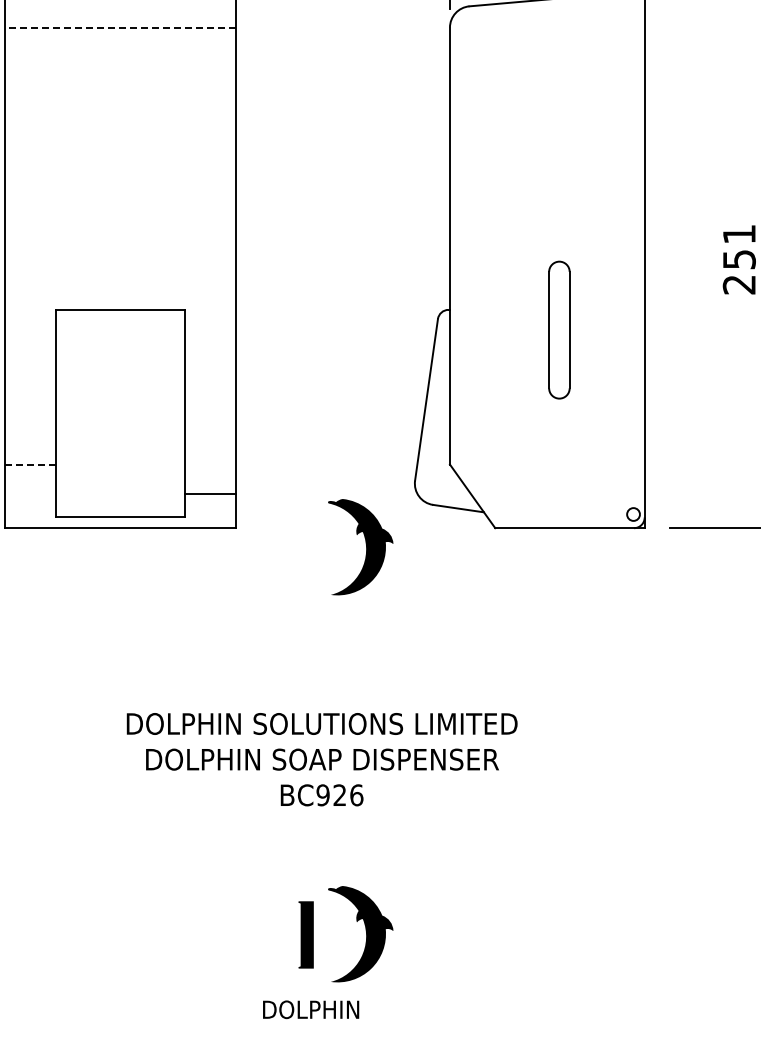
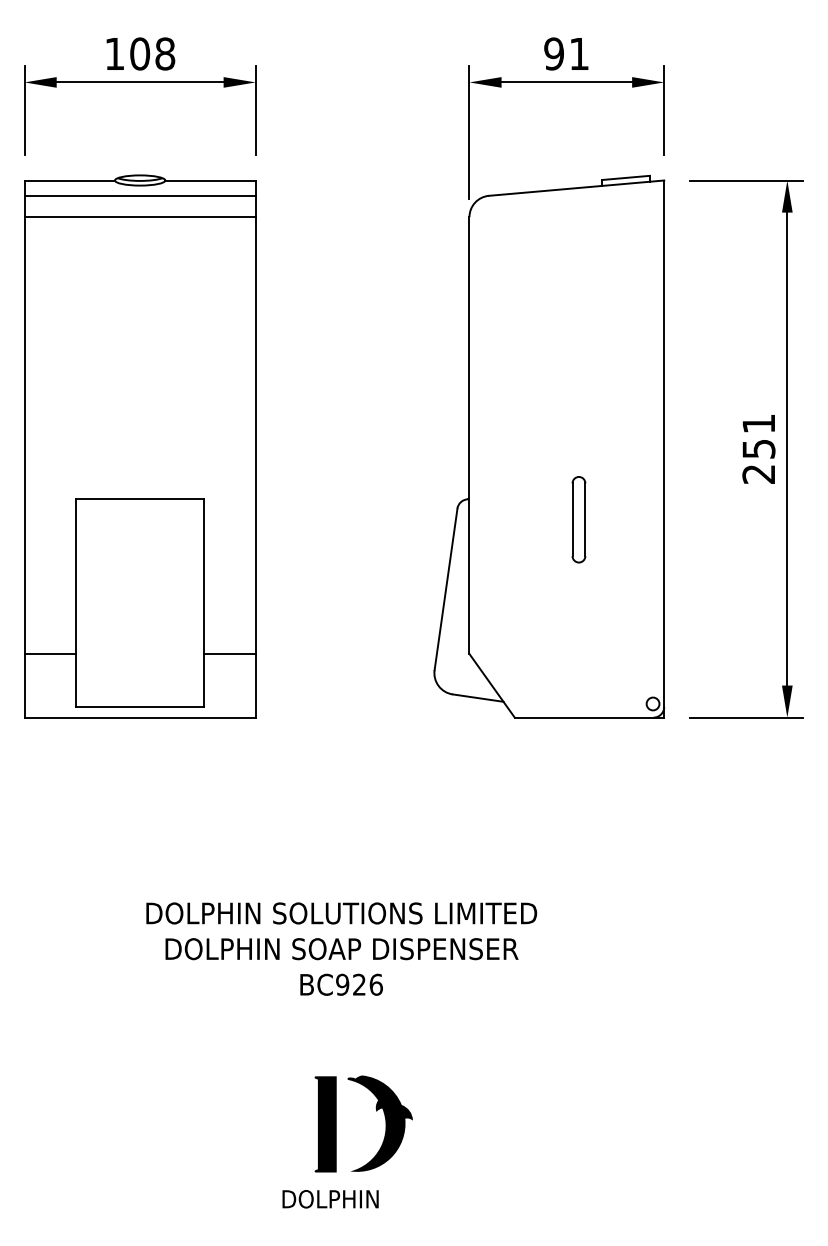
line: (119, 6) -> (139, 195), added
line: (120, 28) -> (140, 217), dashed -> solid
part: (558, 330) -> (578, 519), size x0.62
line: (30, 465) -> (50, 654), dashed -> solid
line: (209, 494) -> (229, 654), moved
part: (359, 547) -> (379, 736), removed
part: (305, 935) -> (325, 1124), size x1.43

